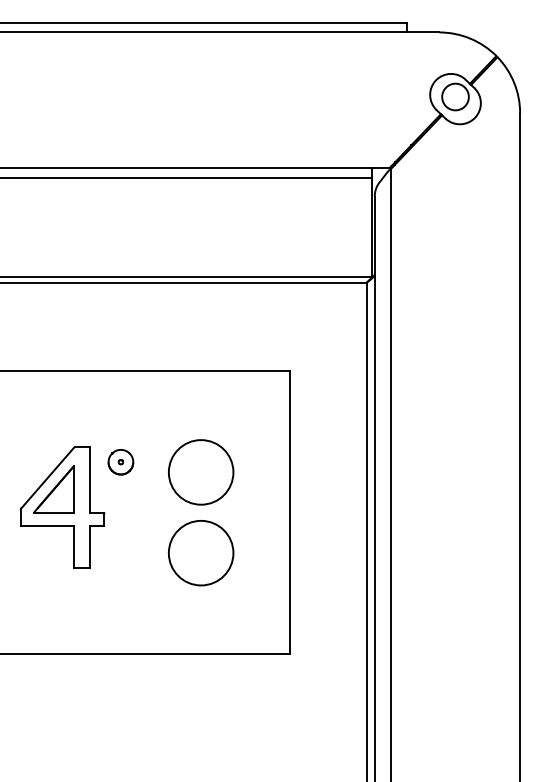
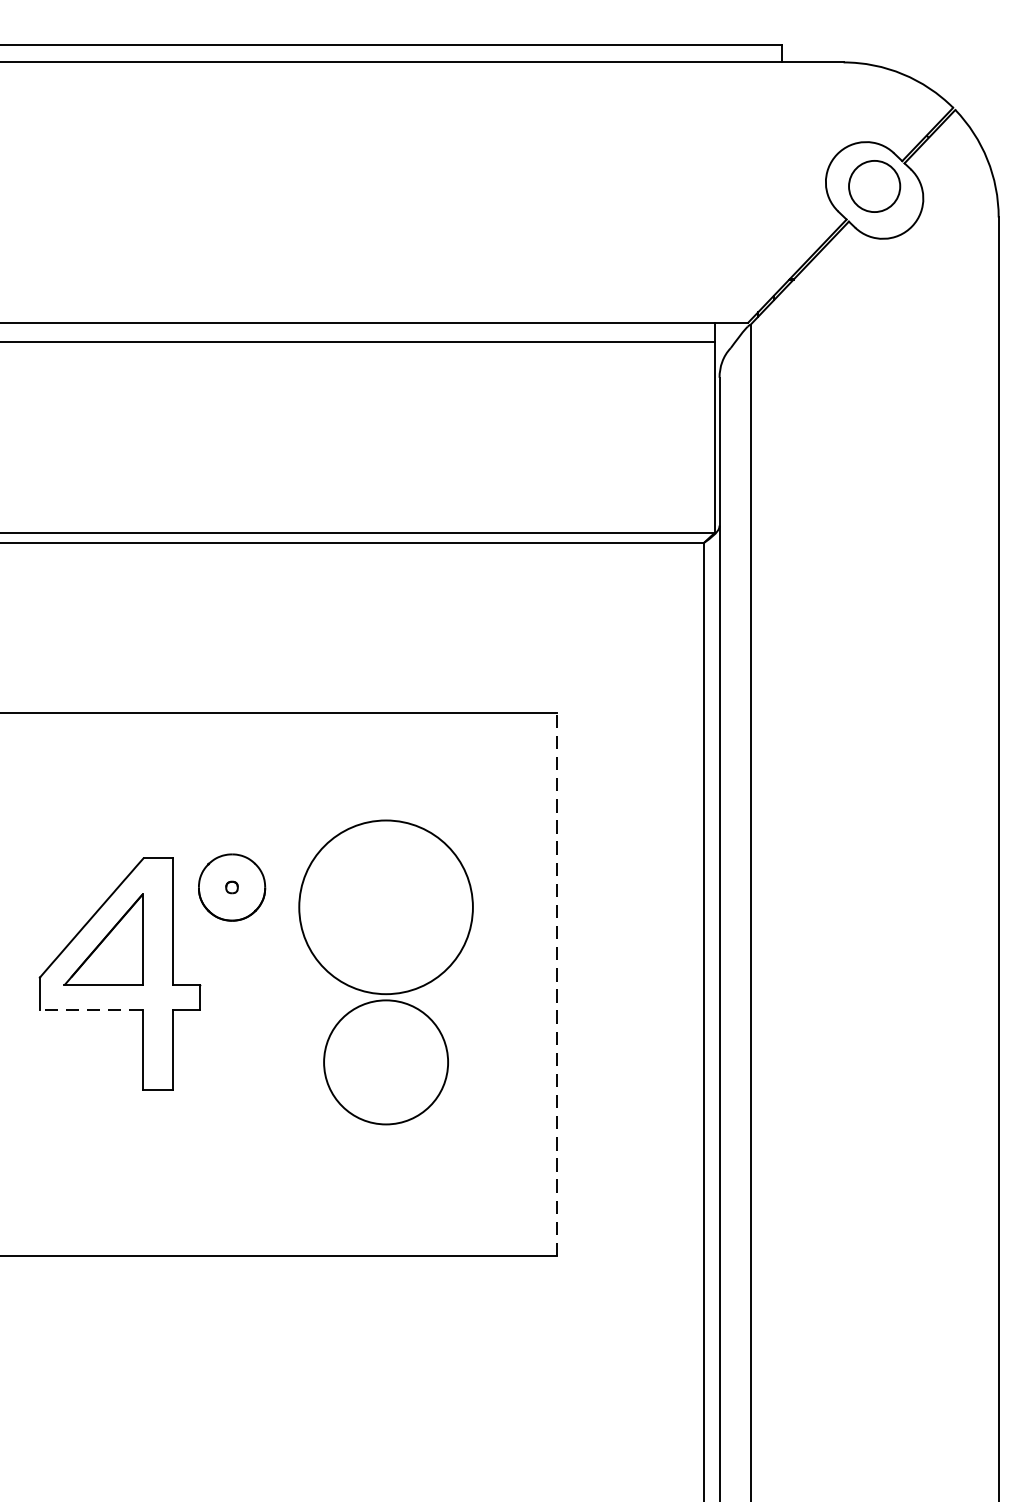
part: (120, 462) -> (231, 888), size x1.4
circle: (200, 472) -> (384, 907), size x1.4
line: (289, 512) -> (555, 984), solid -> dashed
line: (47, 526) -> (91, 1011), solid -> dashed

